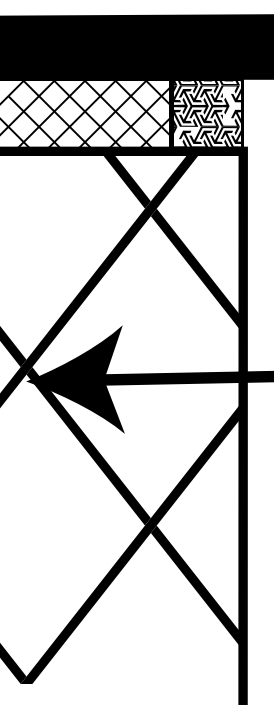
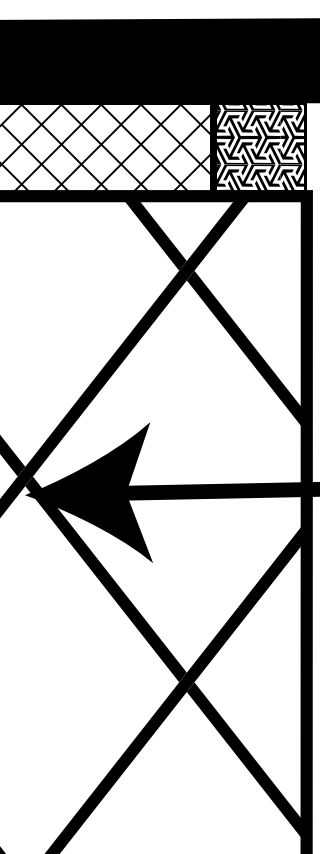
fill: (232, 105) -> (292, 136), added
fill: (185, 135) -> (231, 175), added

